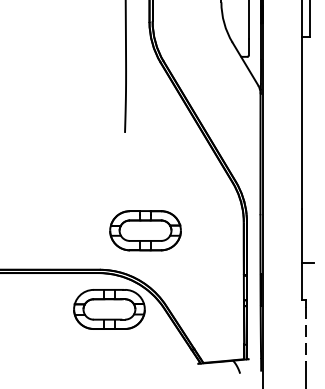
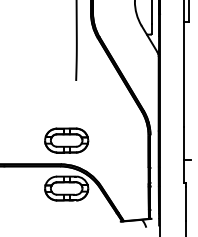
part: (145, 230) -> (66, 140), moved
line: (306, 333) -> (186, 203), dashed -> solid

